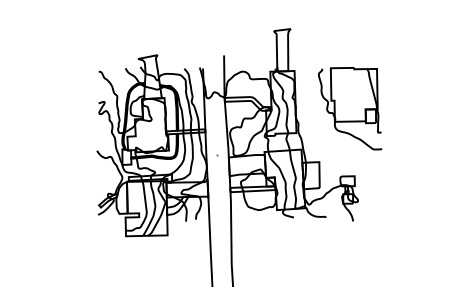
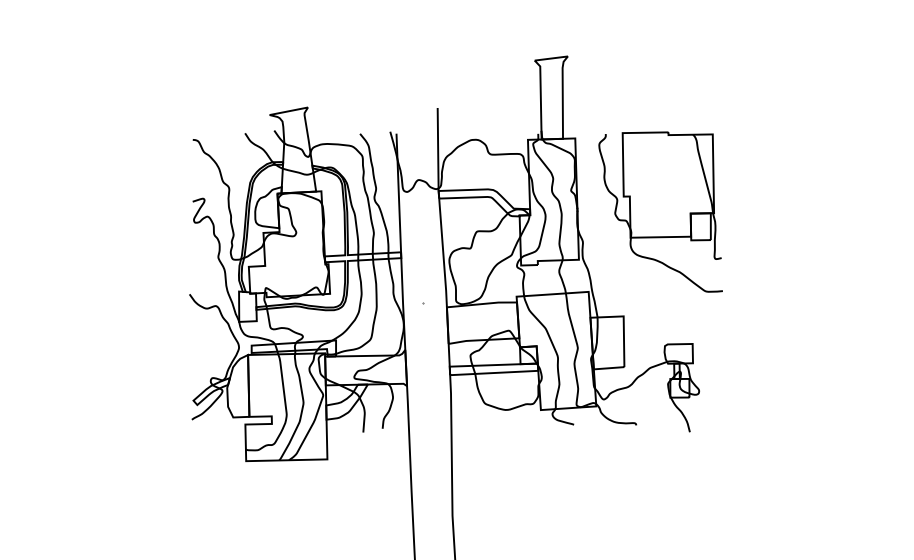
part: (350, 108) -> (661, 211), moved

